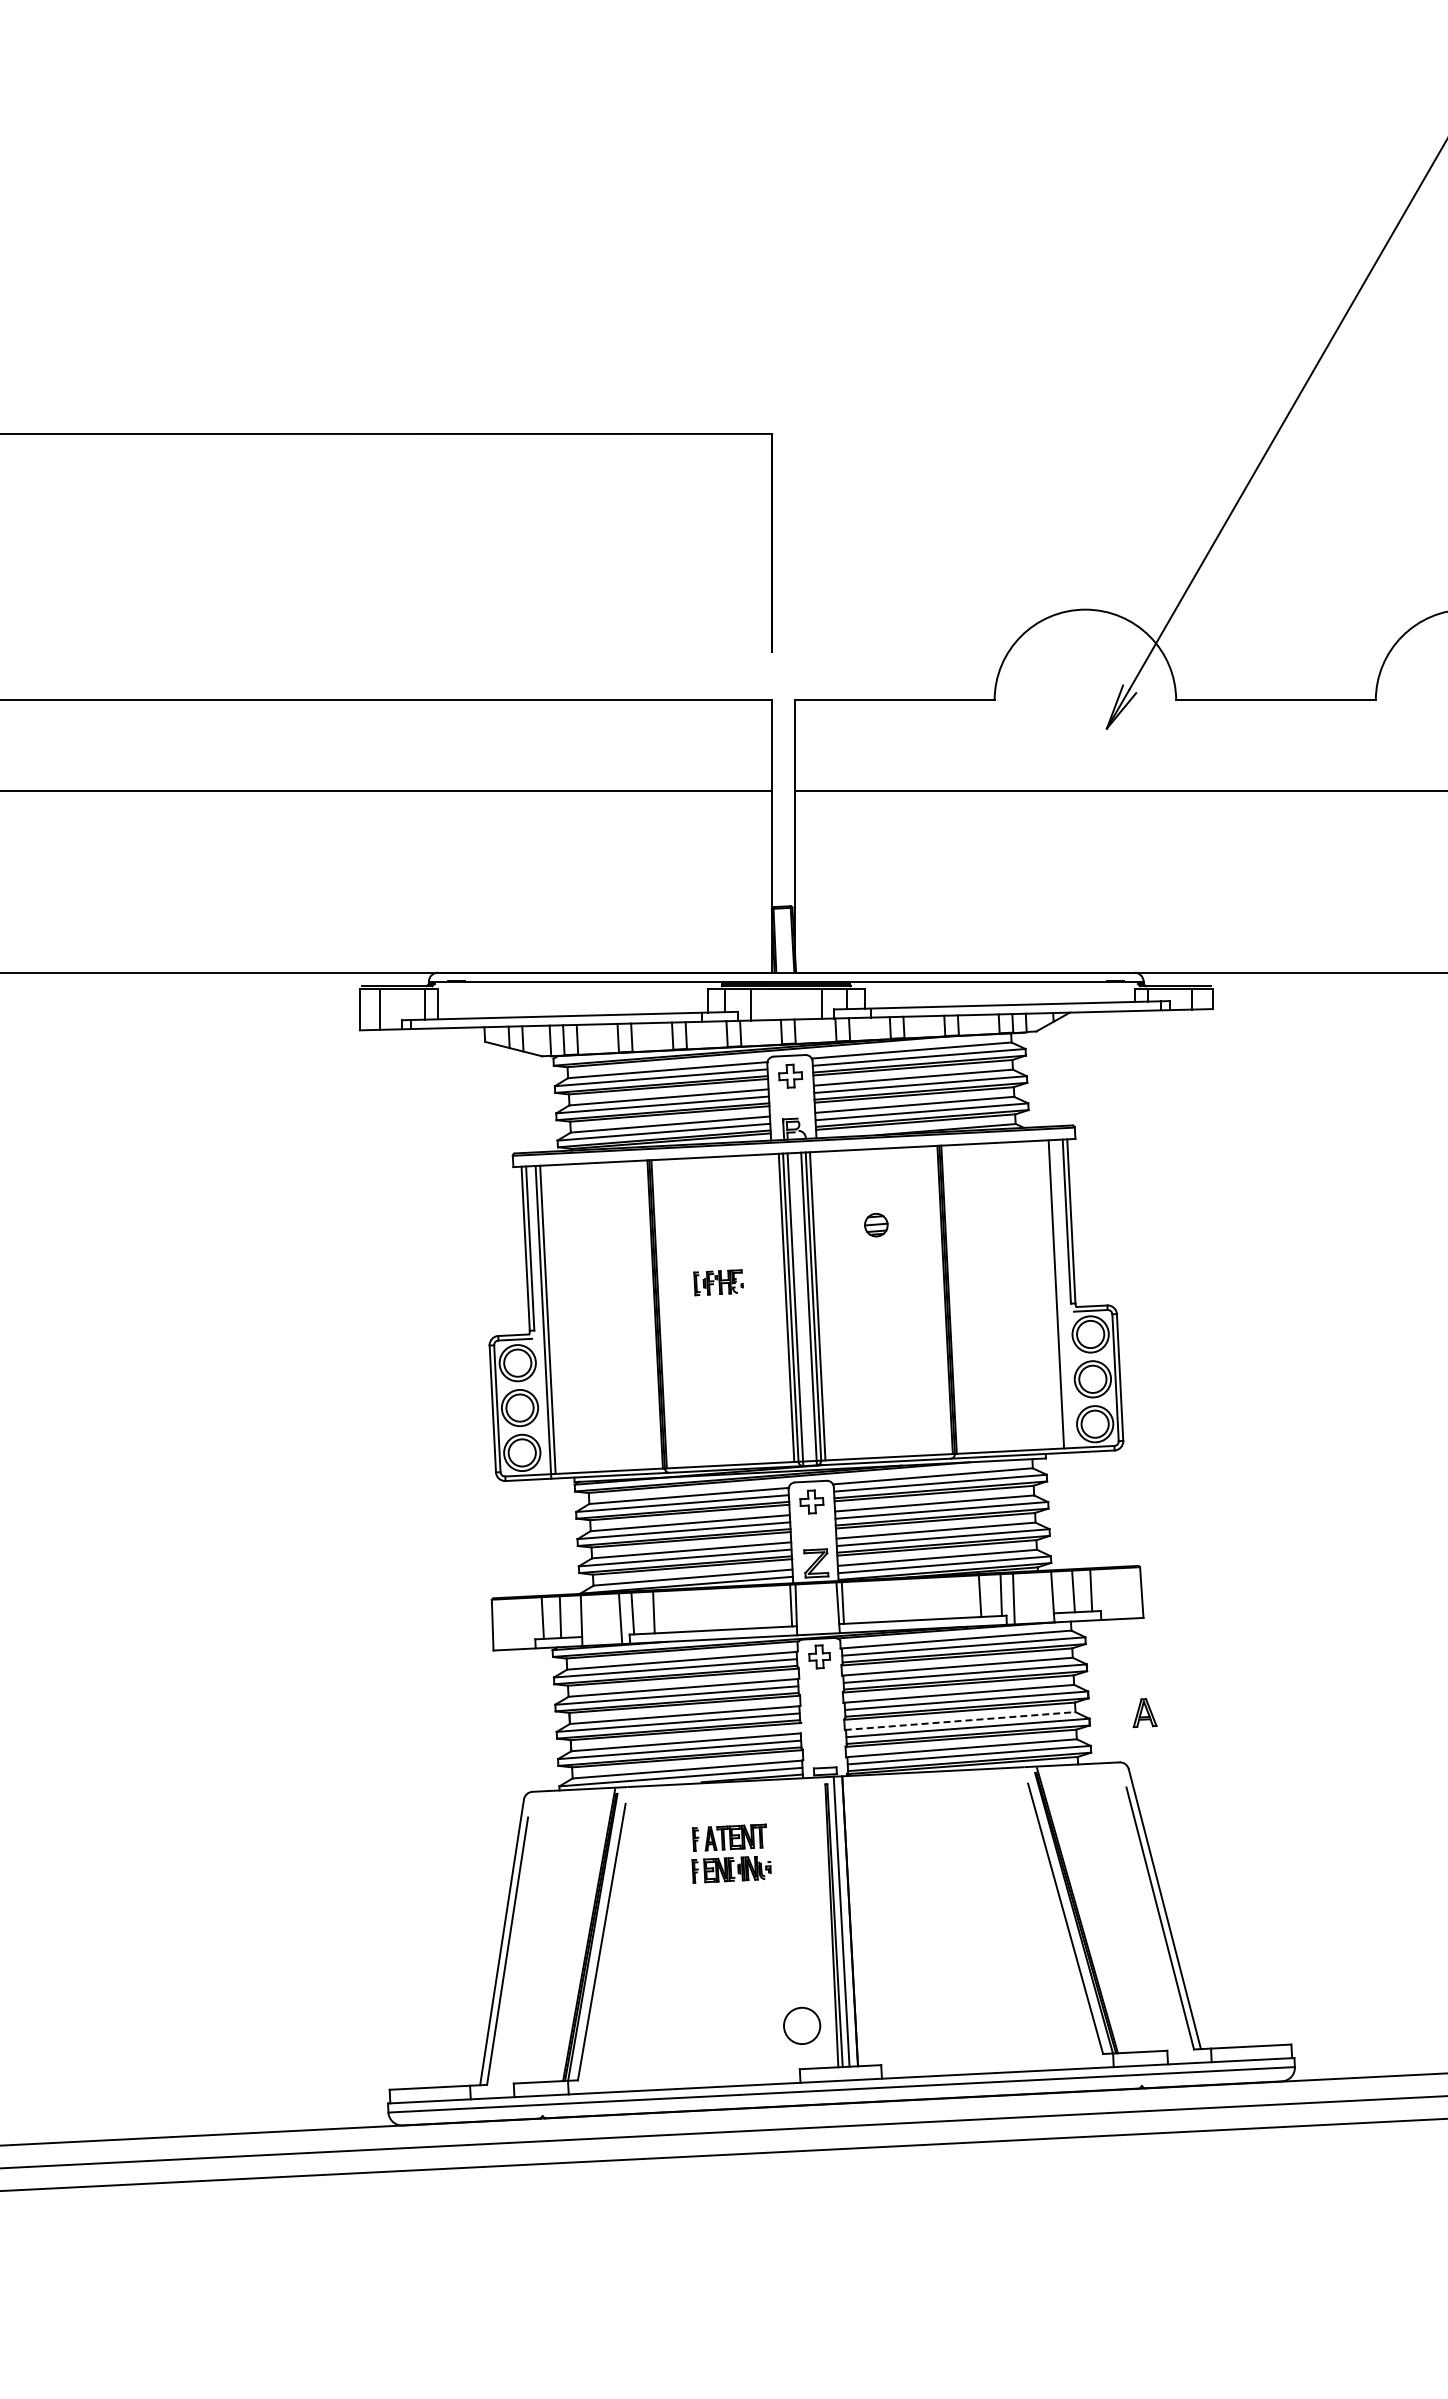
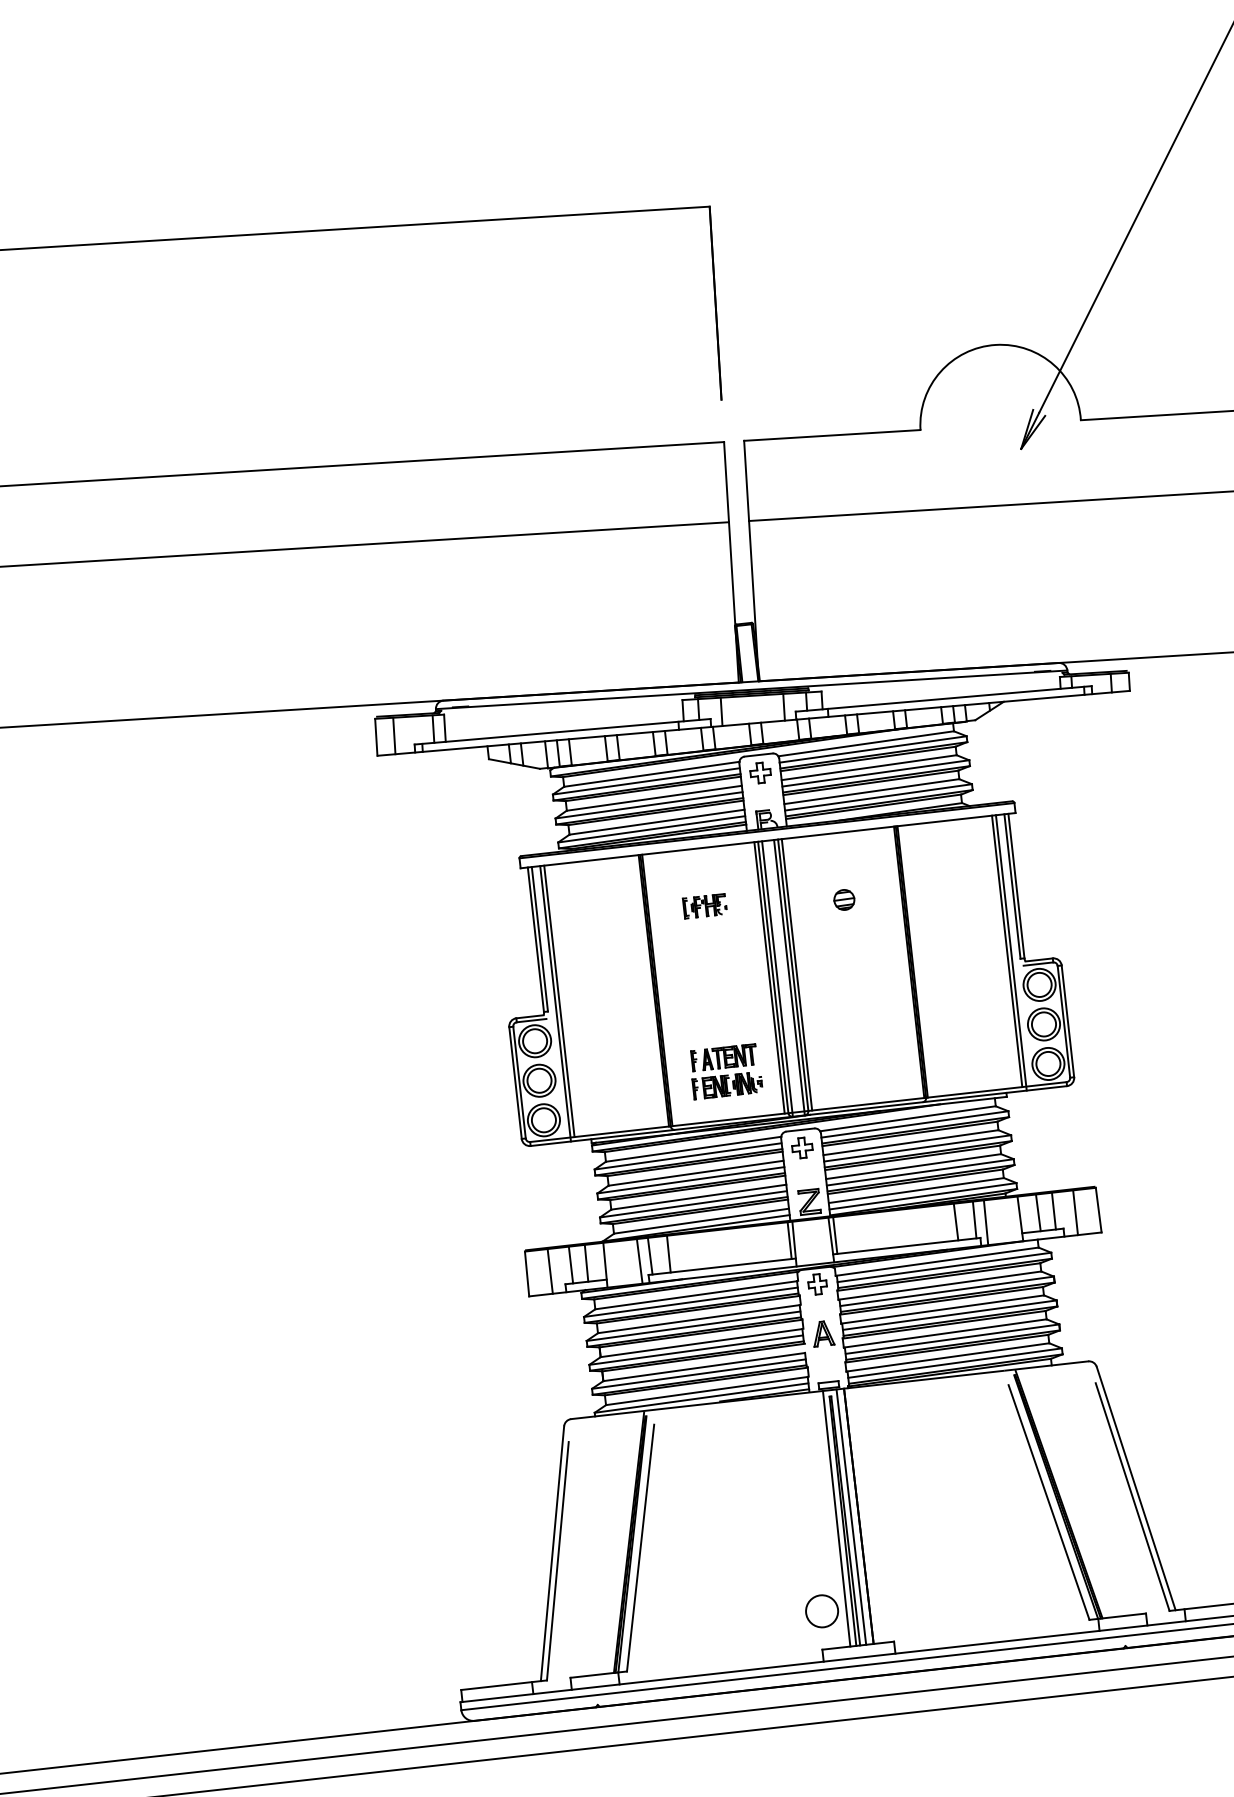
part: (718, 1282) -> (704, 906), moved
line: (1060, 1296) -> (1010, 953), added
line: (1115, 1593) -> (1075, 1212), added
line: (518, 1623) -> (549, 1271), added
part: (1144, 1713) -> (823, 1334), moved
line: (960, 1721) -> (945, 1333), dashed -> solid
part: (731, 1853) -> (726, 1071), moved
line: (824, 1922) -> (836, 1518), added

